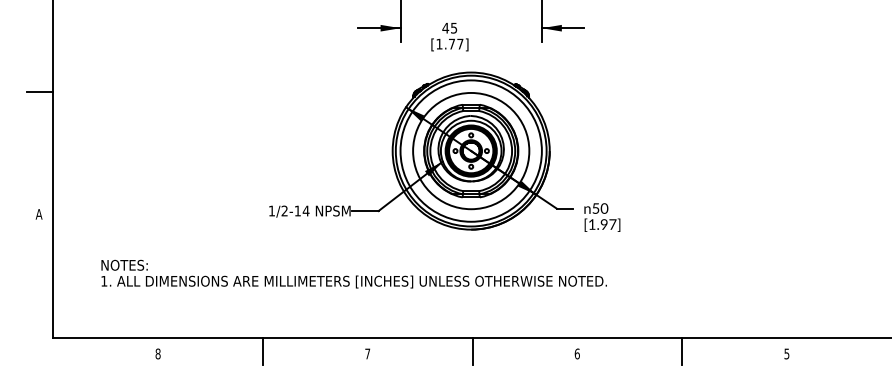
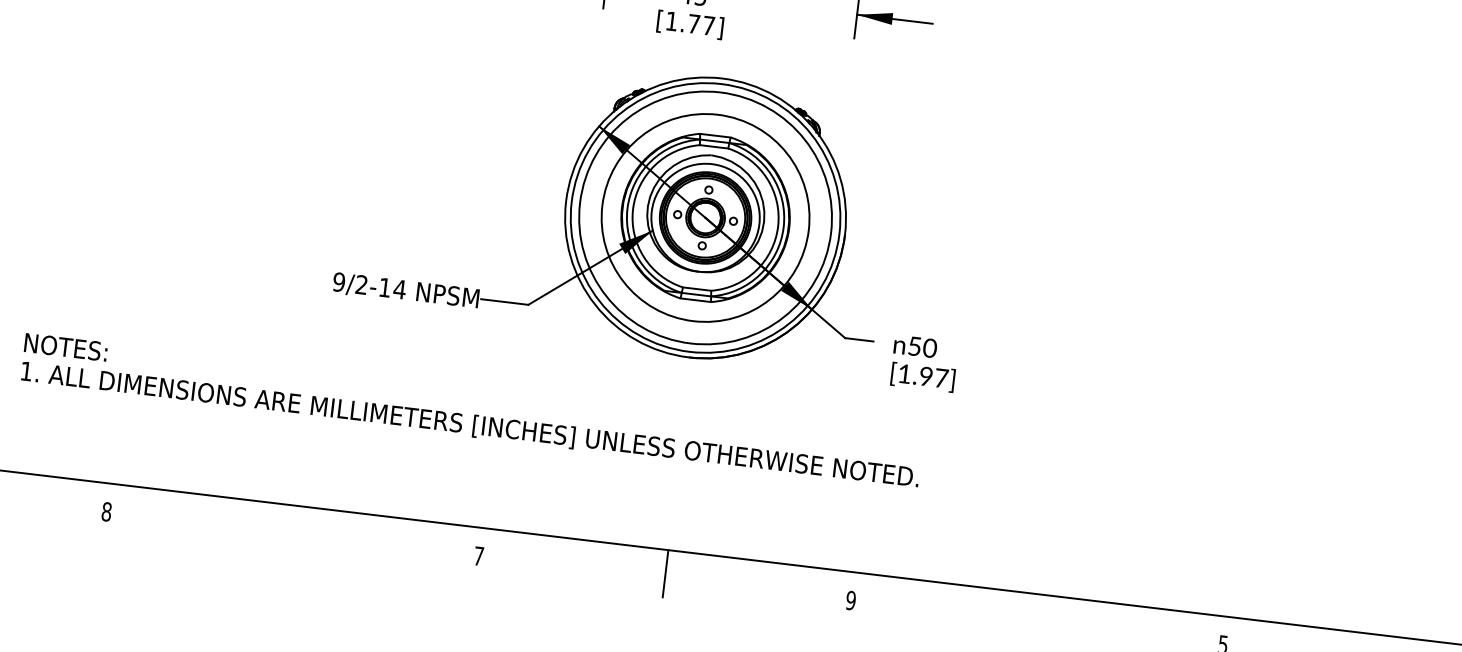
text: (271, 210) -> (338, 281), 1/2-14 -> 9/2-14
line: (262, 351) -> (292, 529), removed
line: (682, 351) -> (1038, 618), removed
text: (576, 353) -> (849, 599), 6 -> 9

